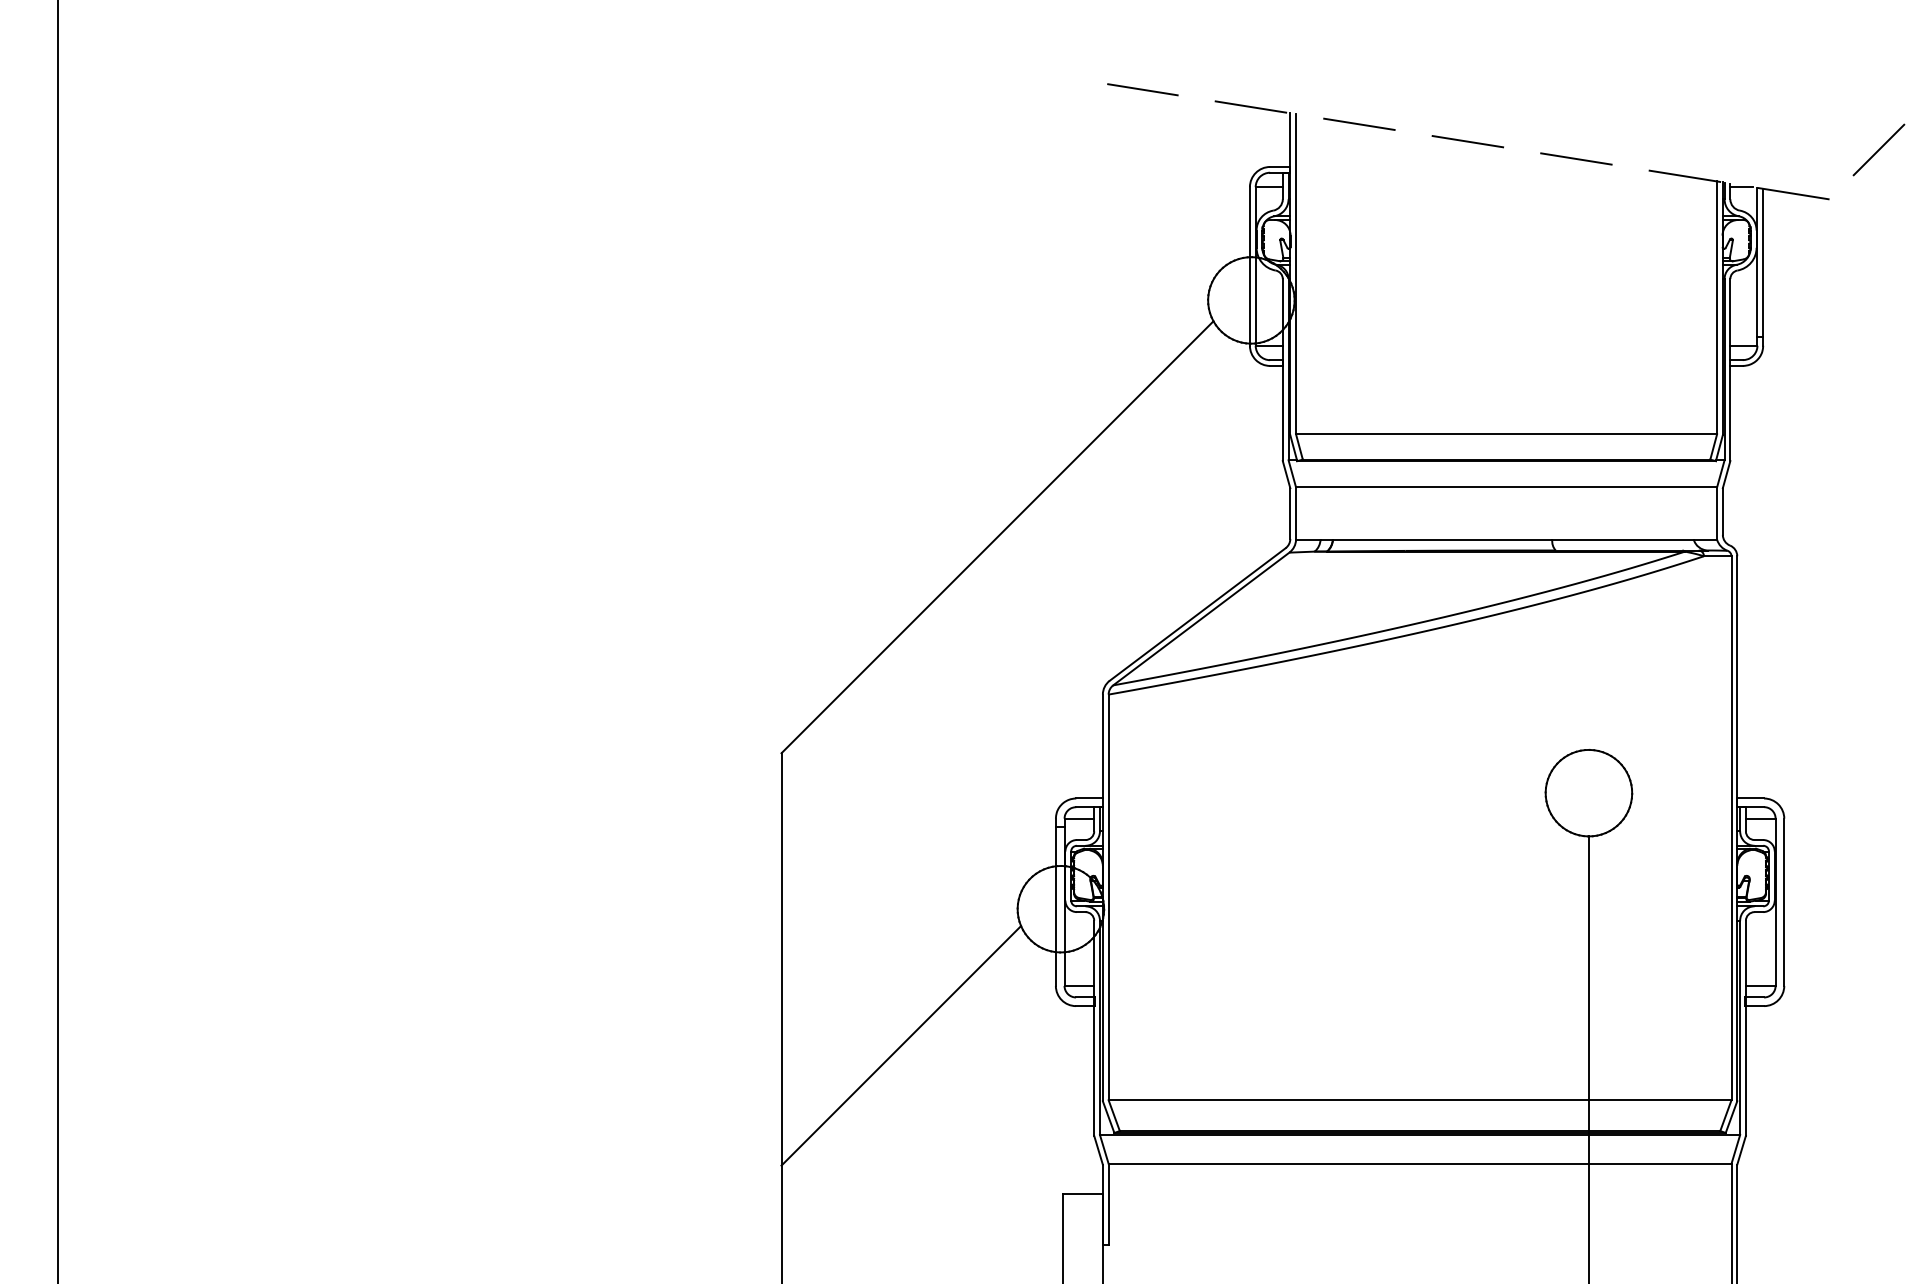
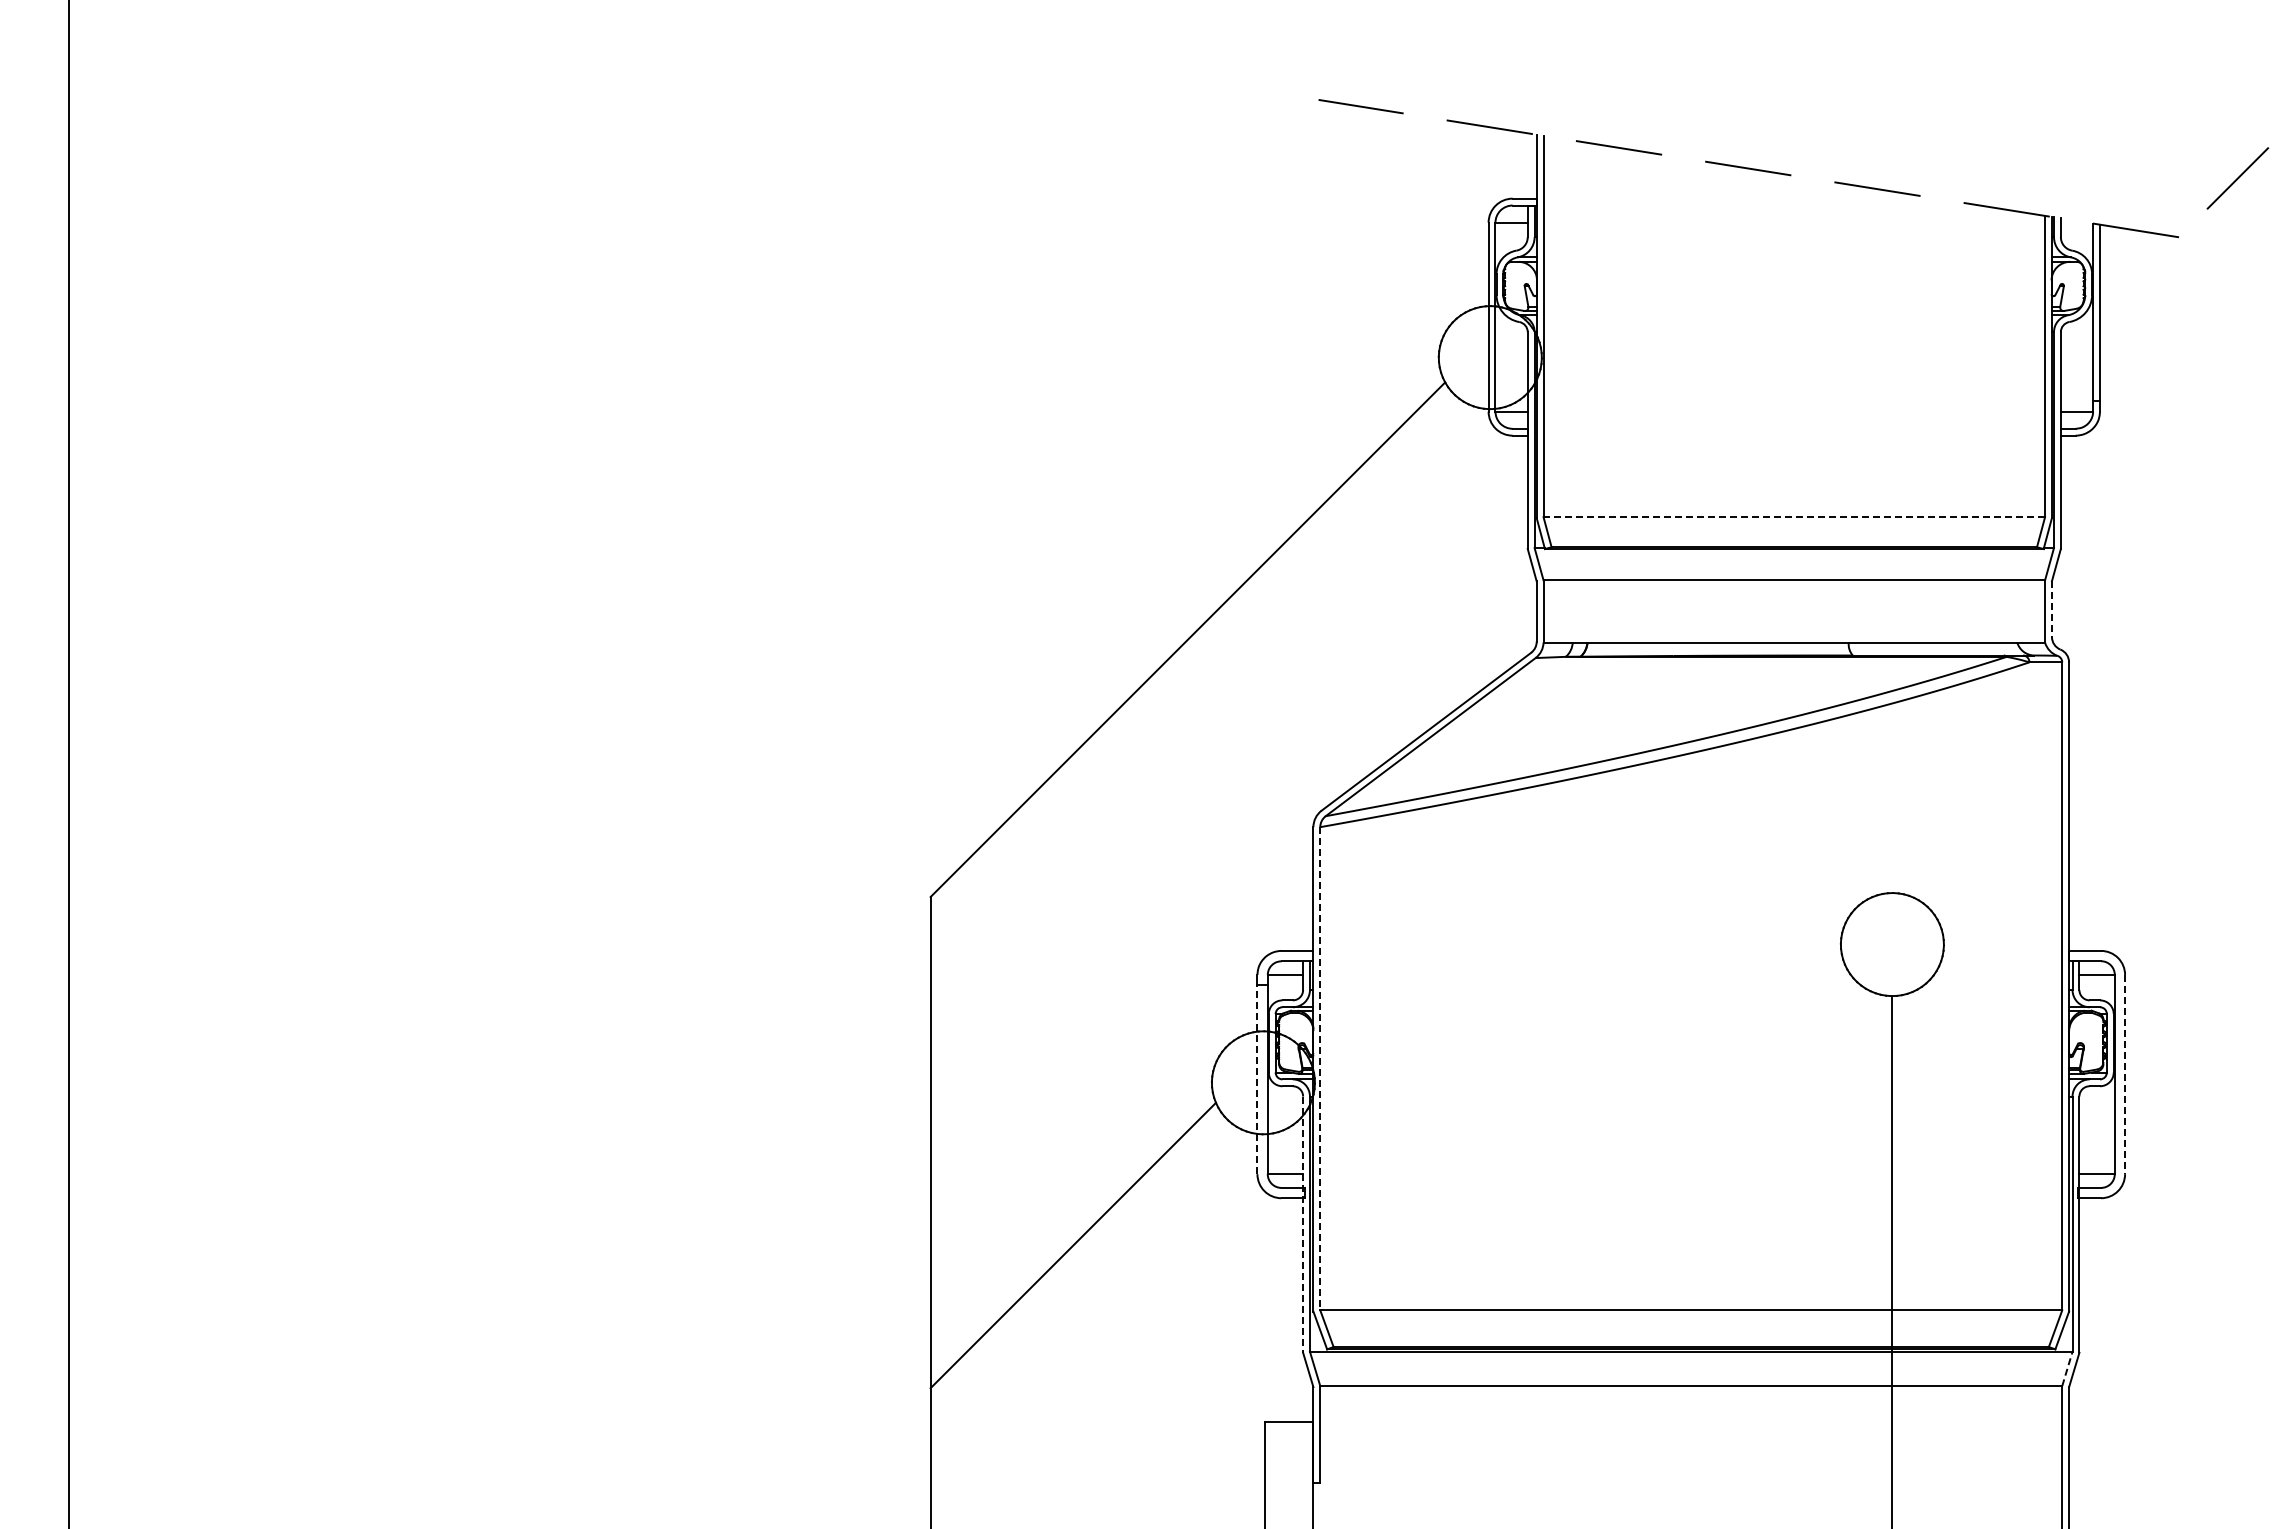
line: (1740, 186) -> (2073, 222), removed
line: (1506, 434) -> (1794, 517), solid -> dashed
line: (1722, 511) -> (2051, 609), solid -> dashed
line: (1108, 897) -> (1320, 1068), solid -> dashed
line: (1784, 902) -> (2125, 1074), solid -> dashed
line: (1055, 906) -> (1257, 1079), solid -> dashed
line: (1094, 1029) -> (1303, 1225), solid -> dashed
line: (1735, 1149) -> (2067, 1368), solid -> dashed

